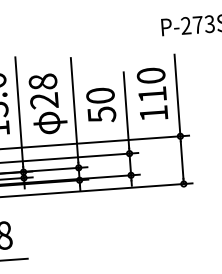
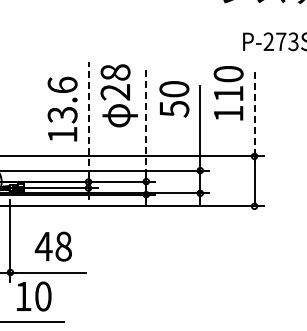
text: (152, 94) -> (228, 93), moved
line: (177, 95) -> (254, 113), solid -> dashed
text: (47, 103) -> (118, 95), moved
text: (101, 105) -> (174, 99), moved
line: (74, 110) -> (146, 121), solid -> dashed
line: (19, 111) -> (88, 118), solid -> dashed

